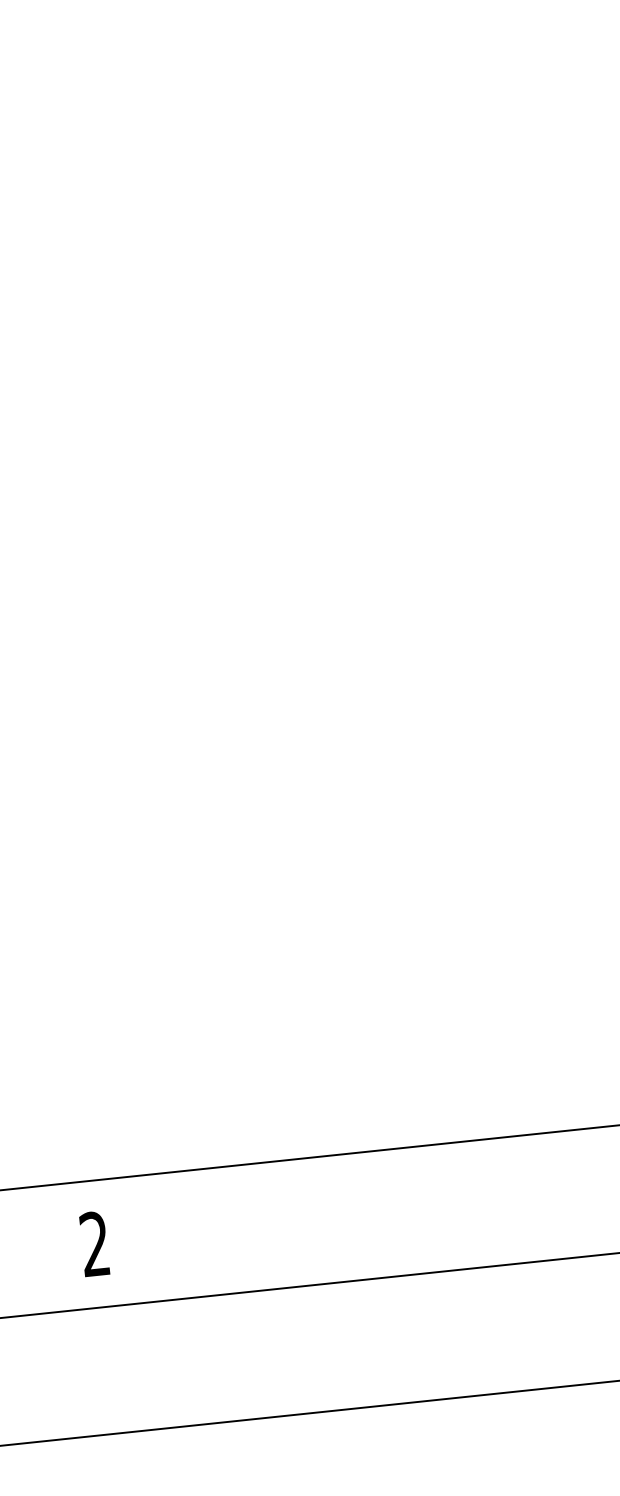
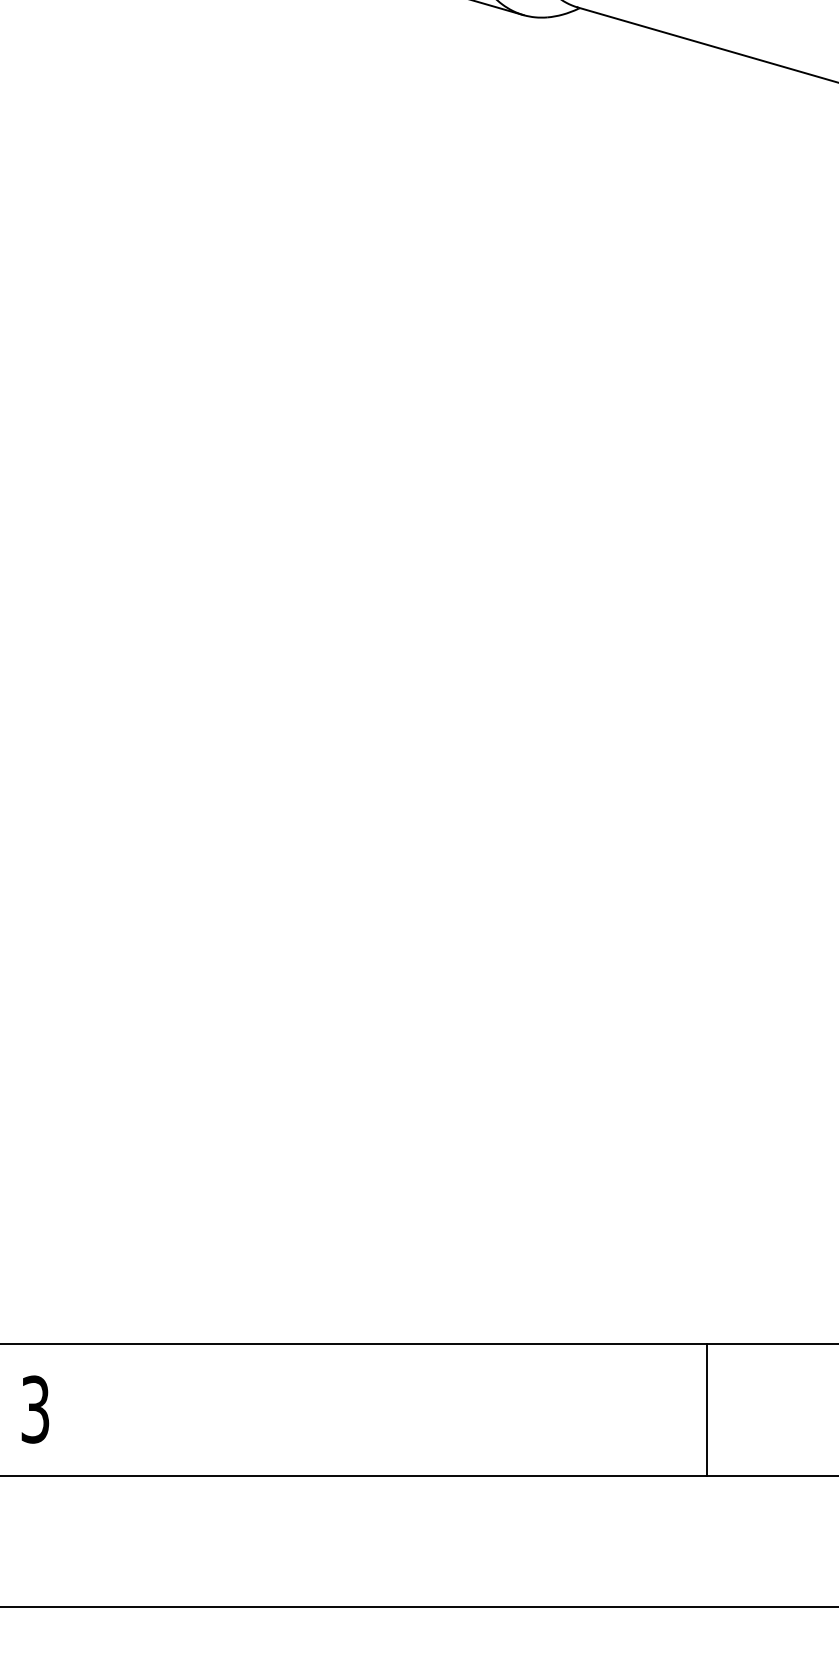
text: (95, 1244) -> (35, 1409), 2 -> 3

